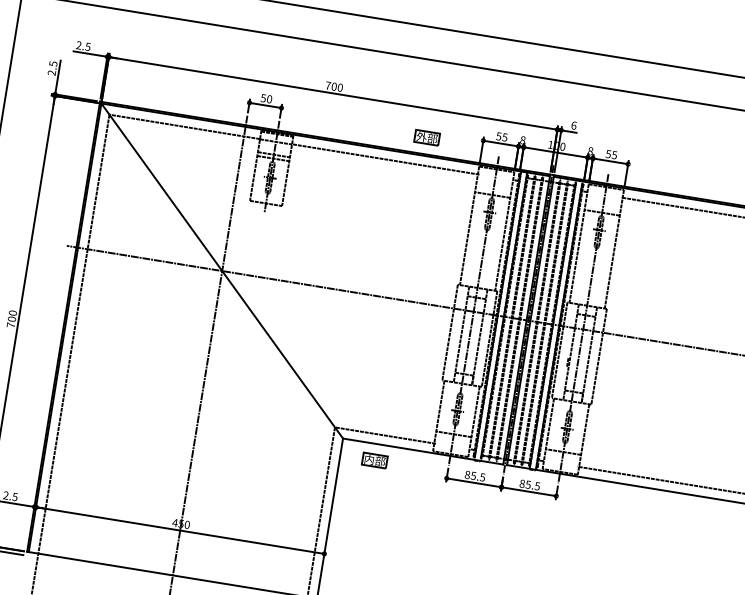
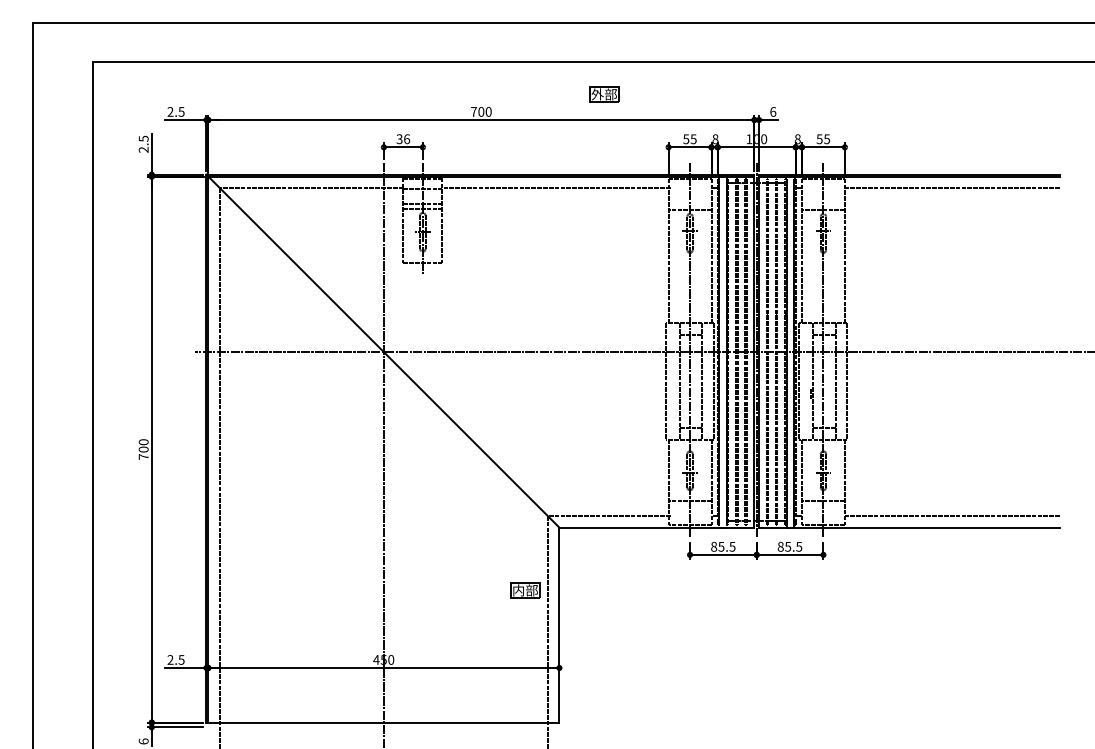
text: (266, 98) -> (403, 138), 50 -> 36
part: (427, 137) -> (604, 94), moved
part: (375, 460) -> (525, 590), moved

